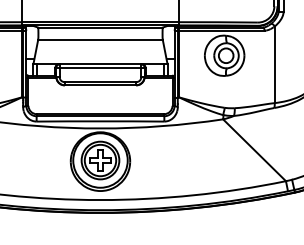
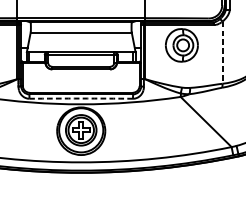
line: (274, 65) -> (222, 53), solid -> dashed
arc: (100, 121) -> (81, 98), solid -> dashed

